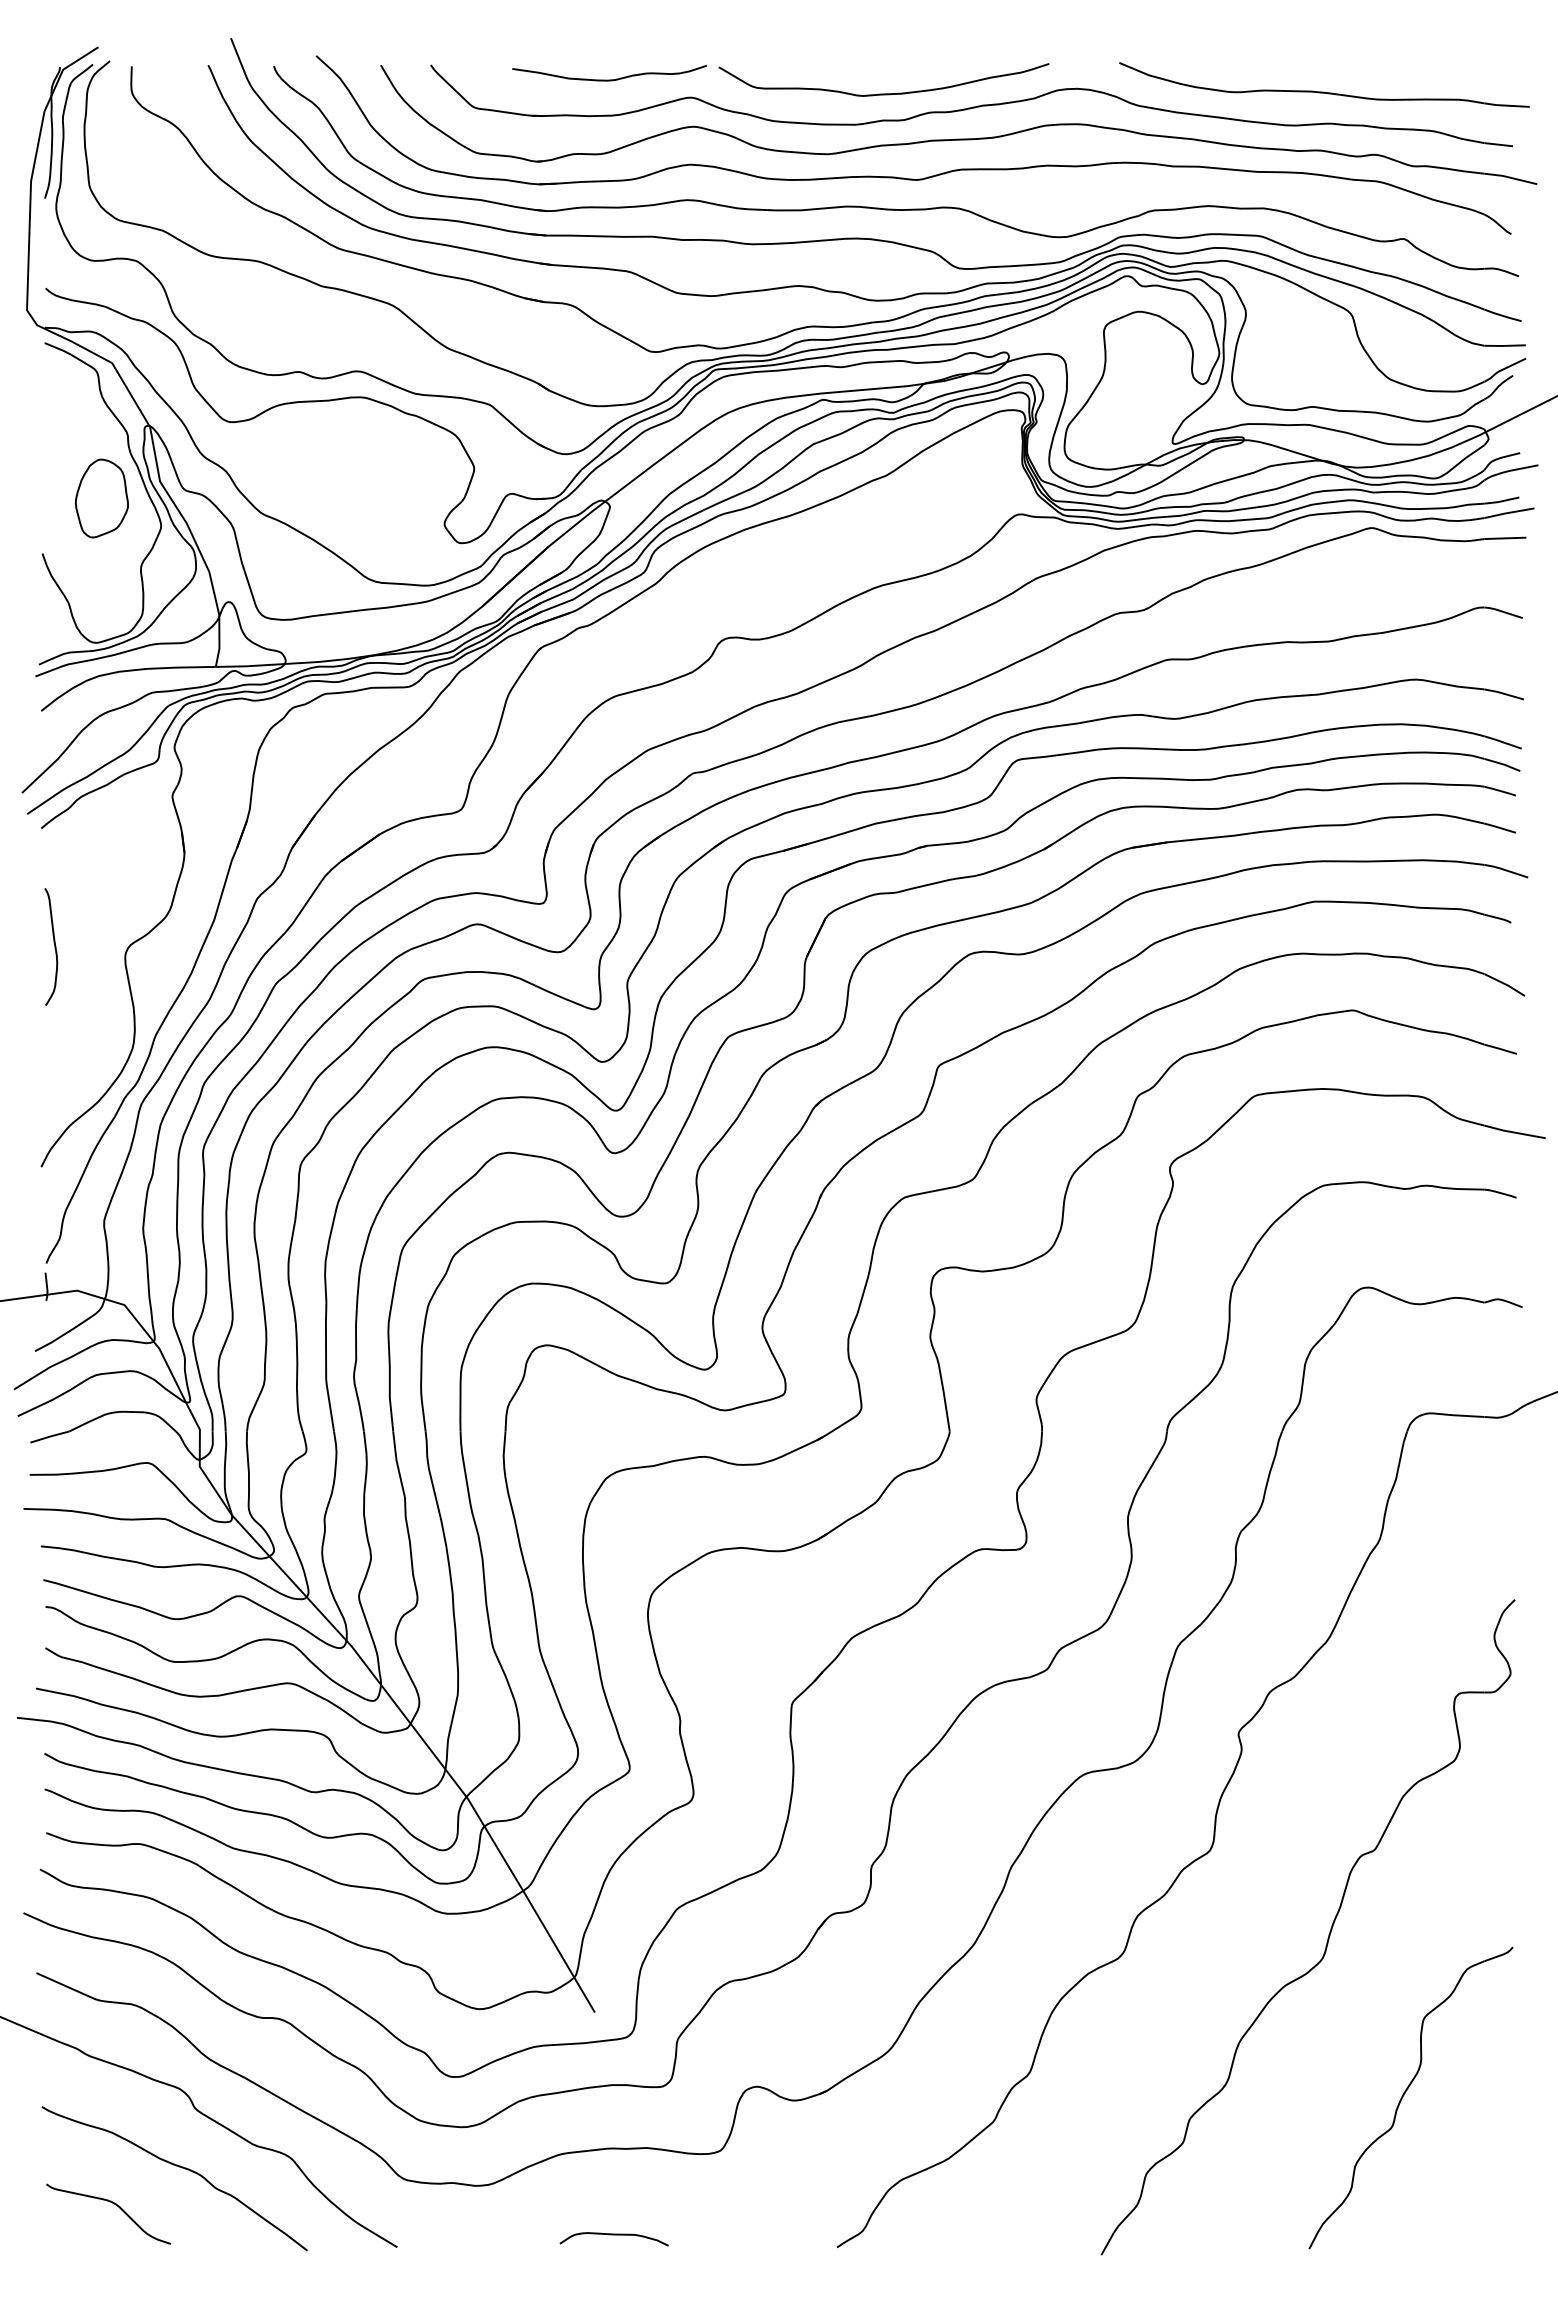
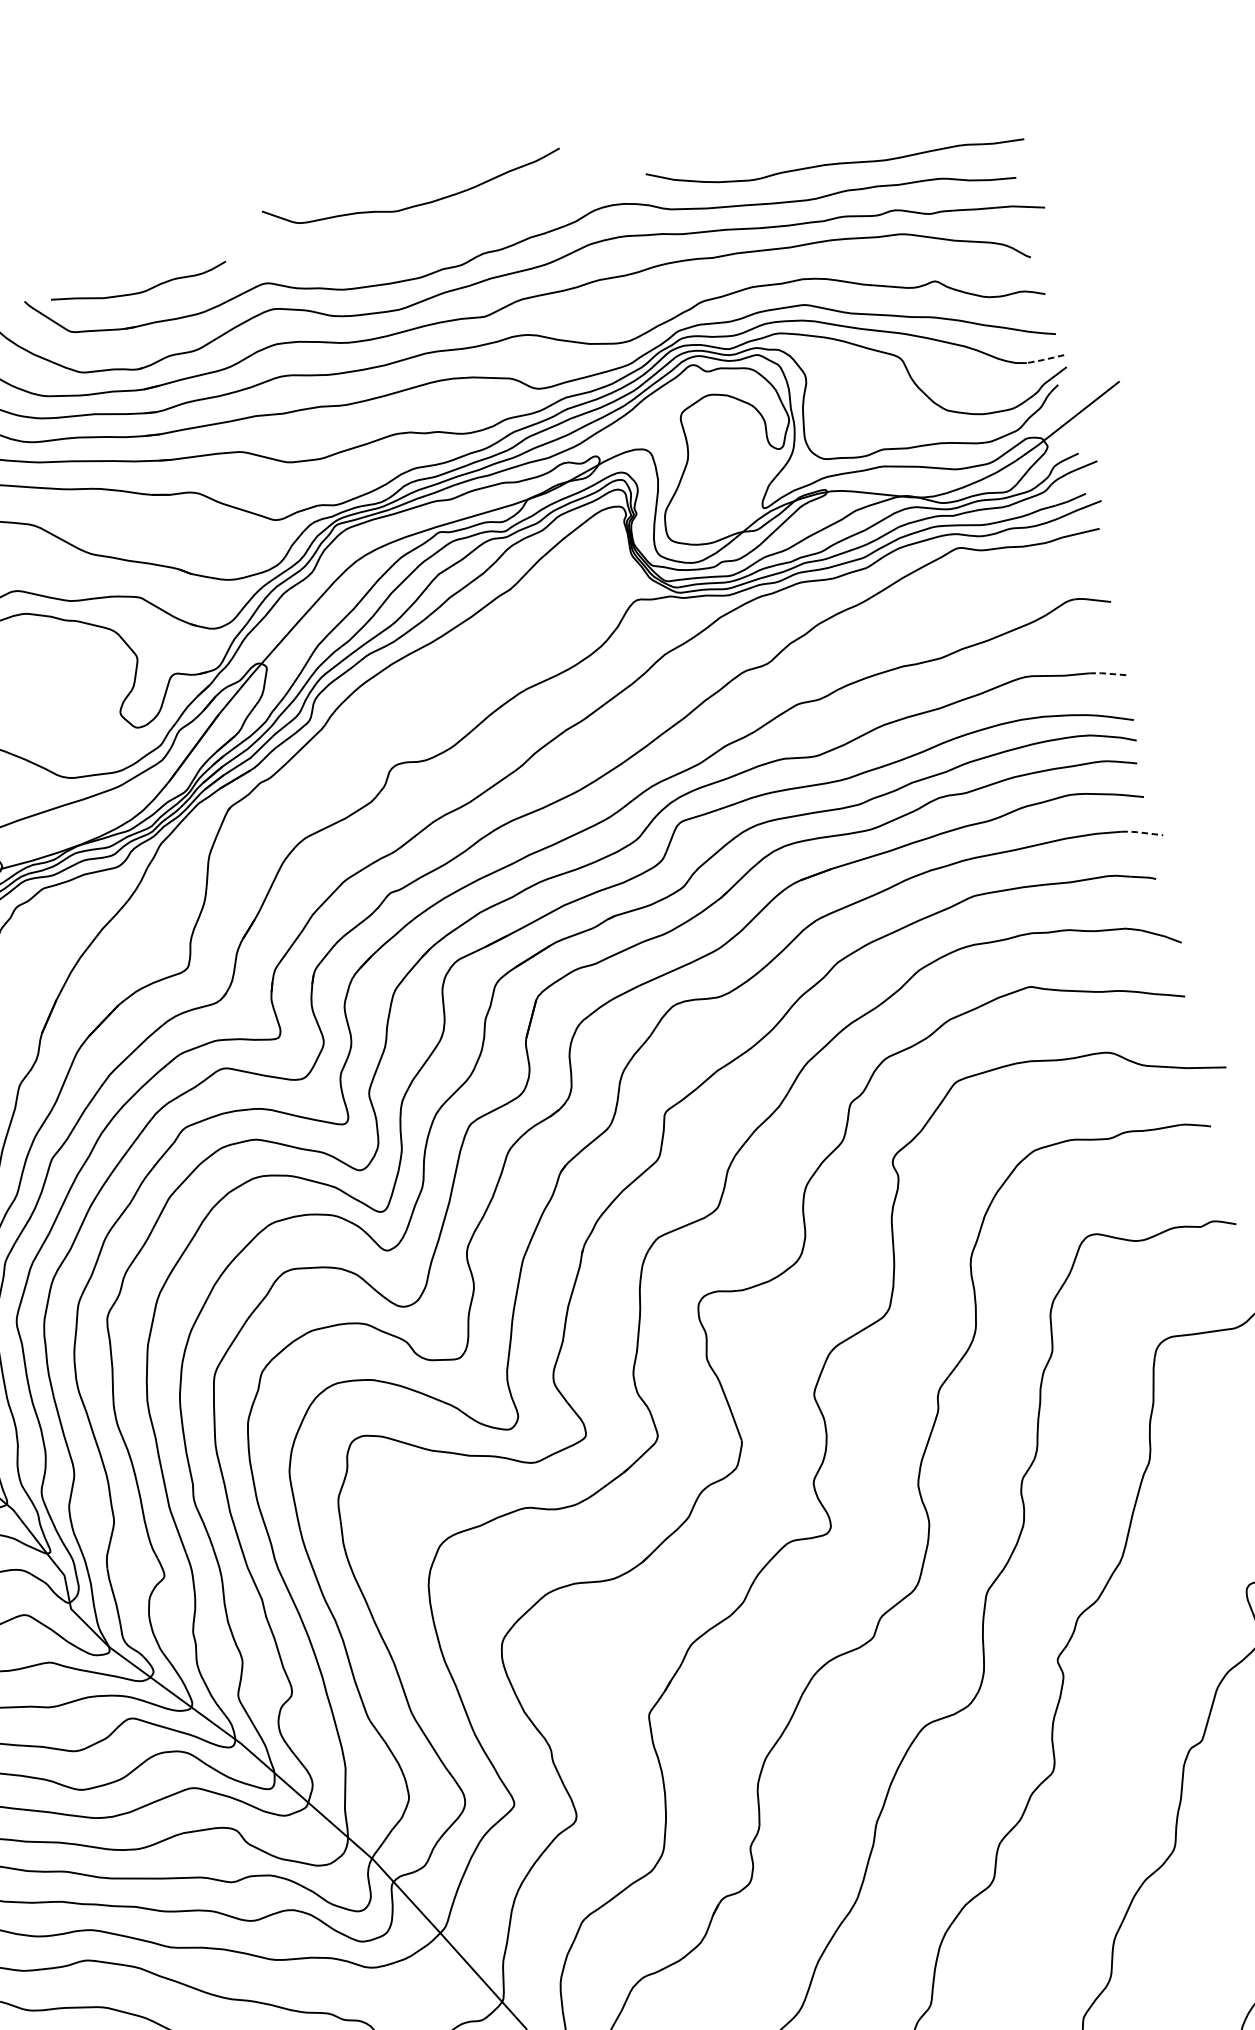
curve: (609, 79) -> (140, 291), moved
curve: (883, 93) -> (415, 205), moved
line: (1504, 345) -> (1044, 359), solid -> dashed
line: (1504, 693) -> (1108, 673), solid -> dashed
line: (1505, 870) -> (1141, 833), solid -> dashed

